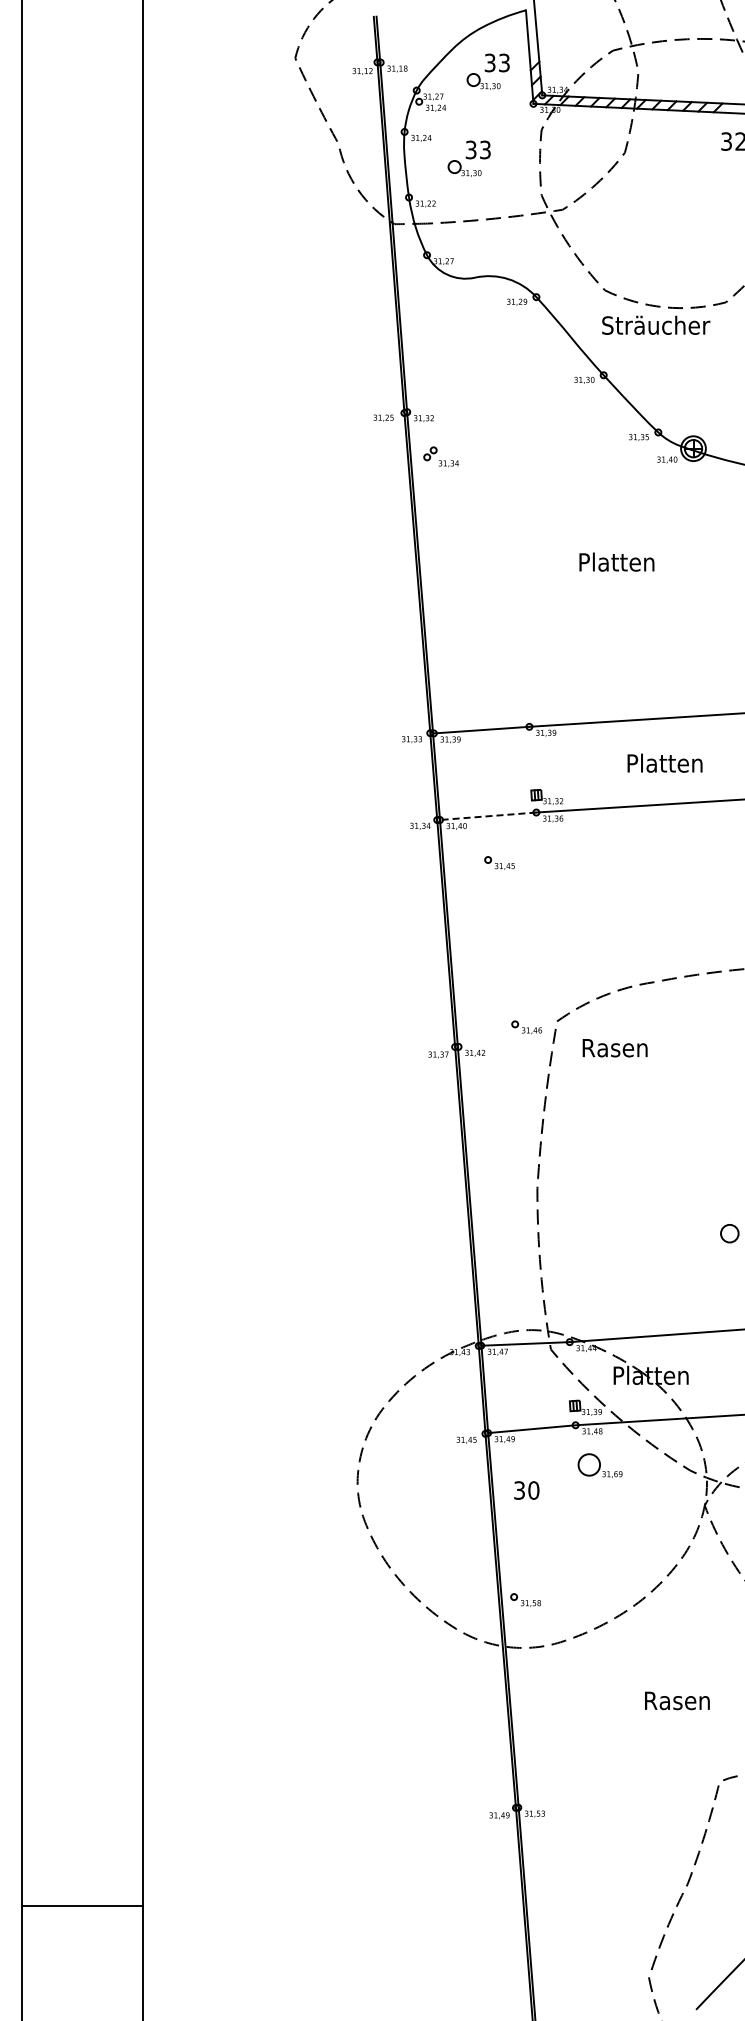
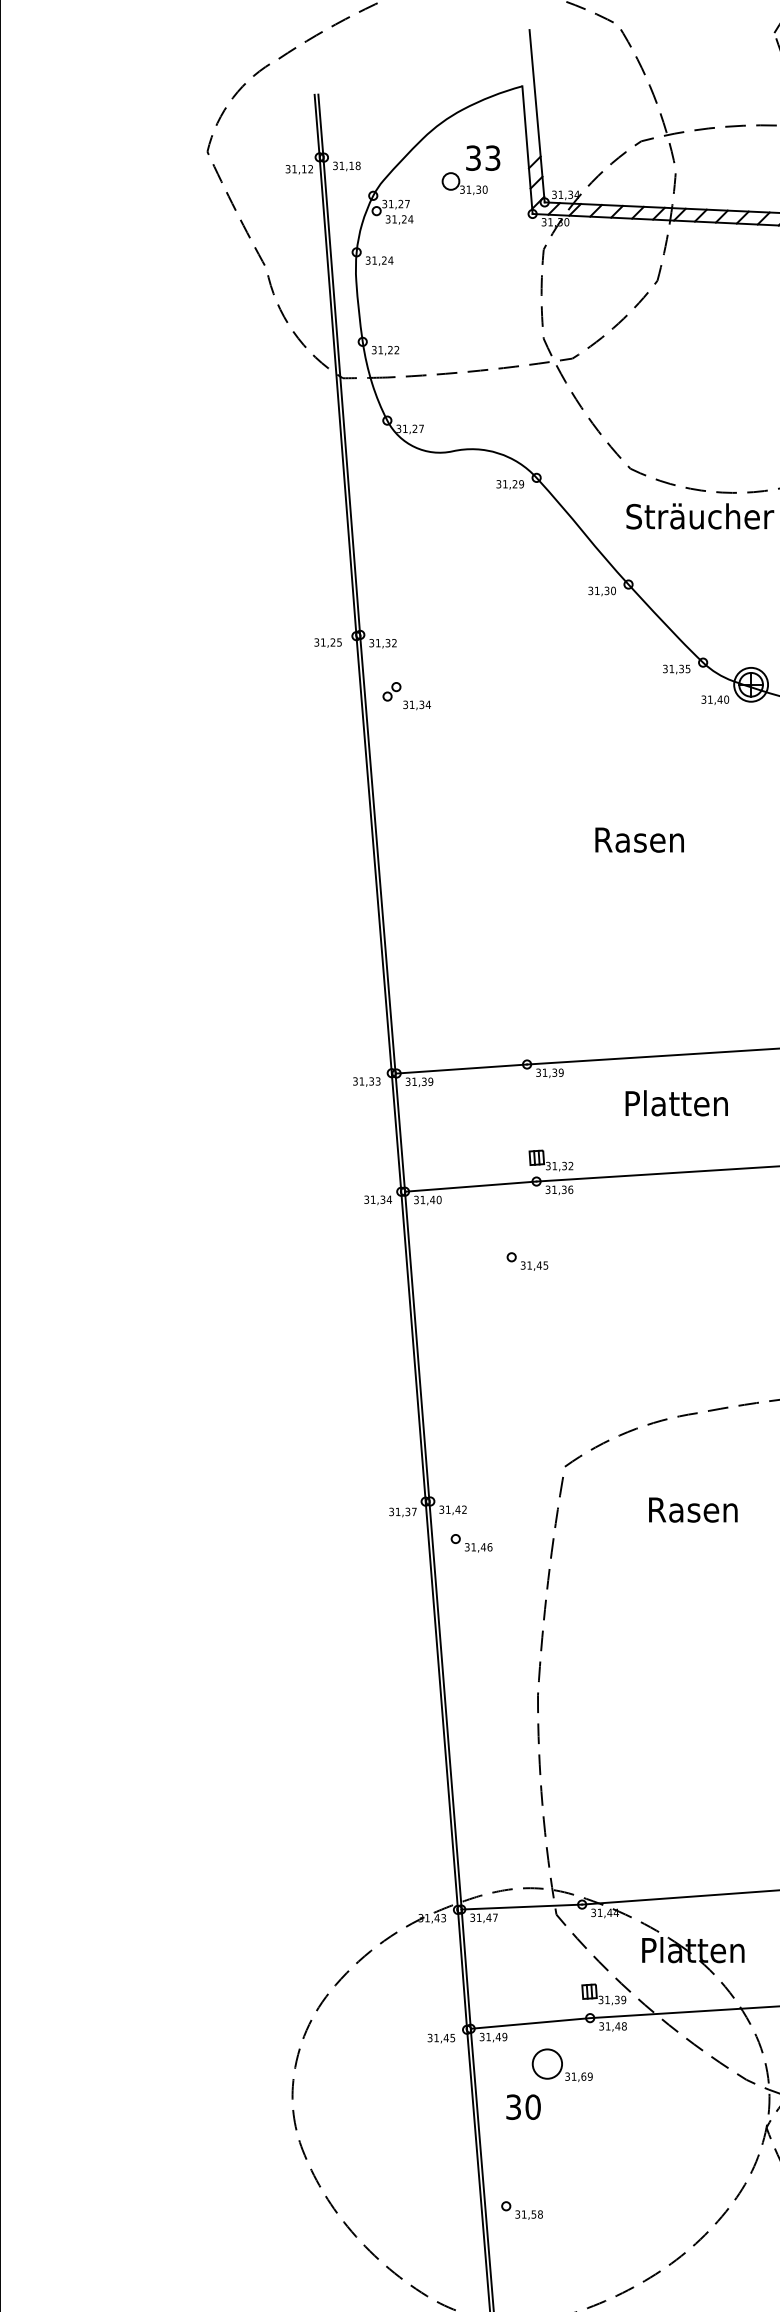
part: (468, 158) -> (443, 288), removed
text: (618, 561) -> (648, 838), Platten -> Rasen
text: (664, 762) -> (676, 1102), moved
line: (487, 816) -> (469, 1186), dashed -> solid
part: (499, 862) -> (527, 1260), moved
part: (526, 1027) -> (471, 1543), moved
text: (614, 1048) -> (692, 1510), moved
part: (599, 1465) -> (561, 2064), moved
part: (525, 1599) -> (521, 2209), moved

